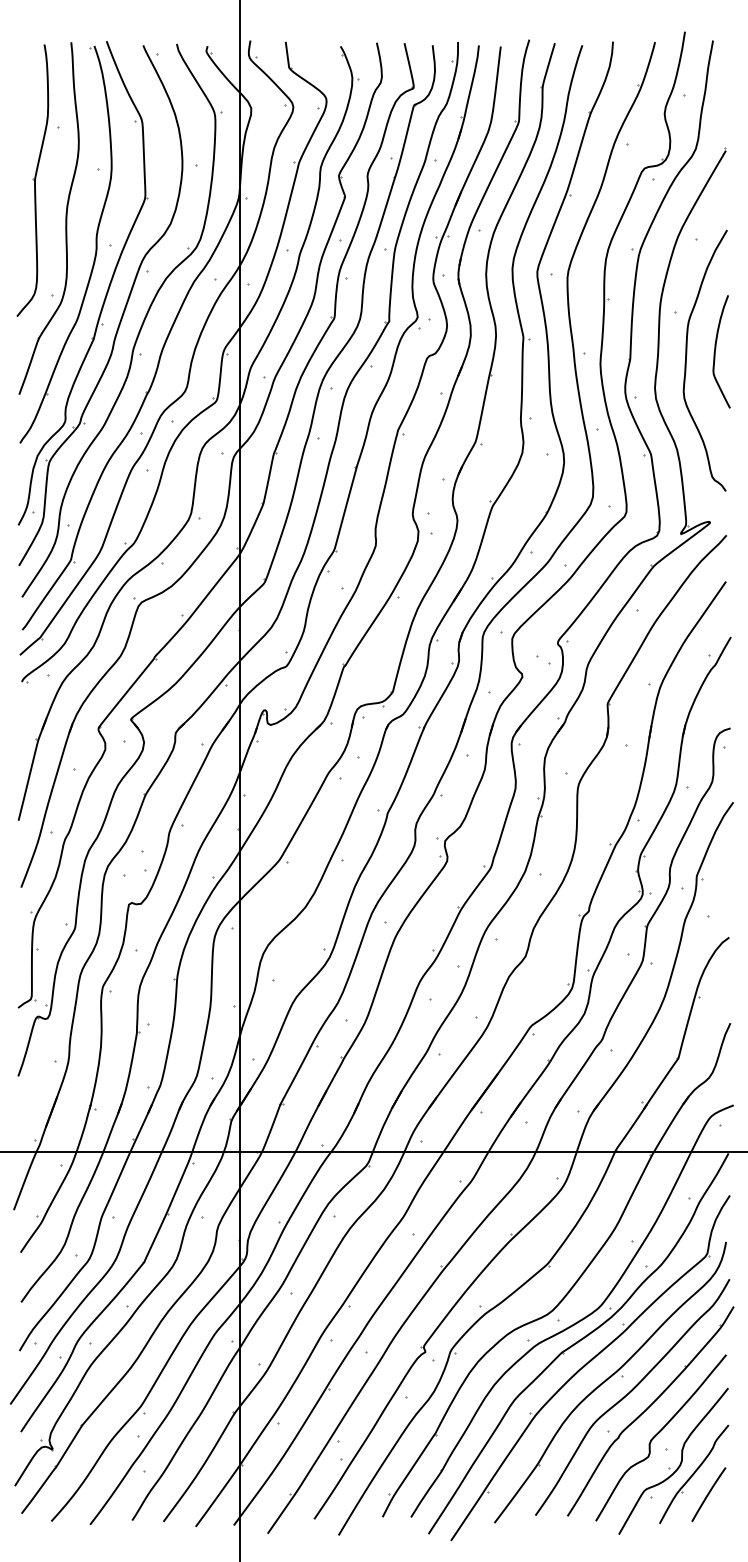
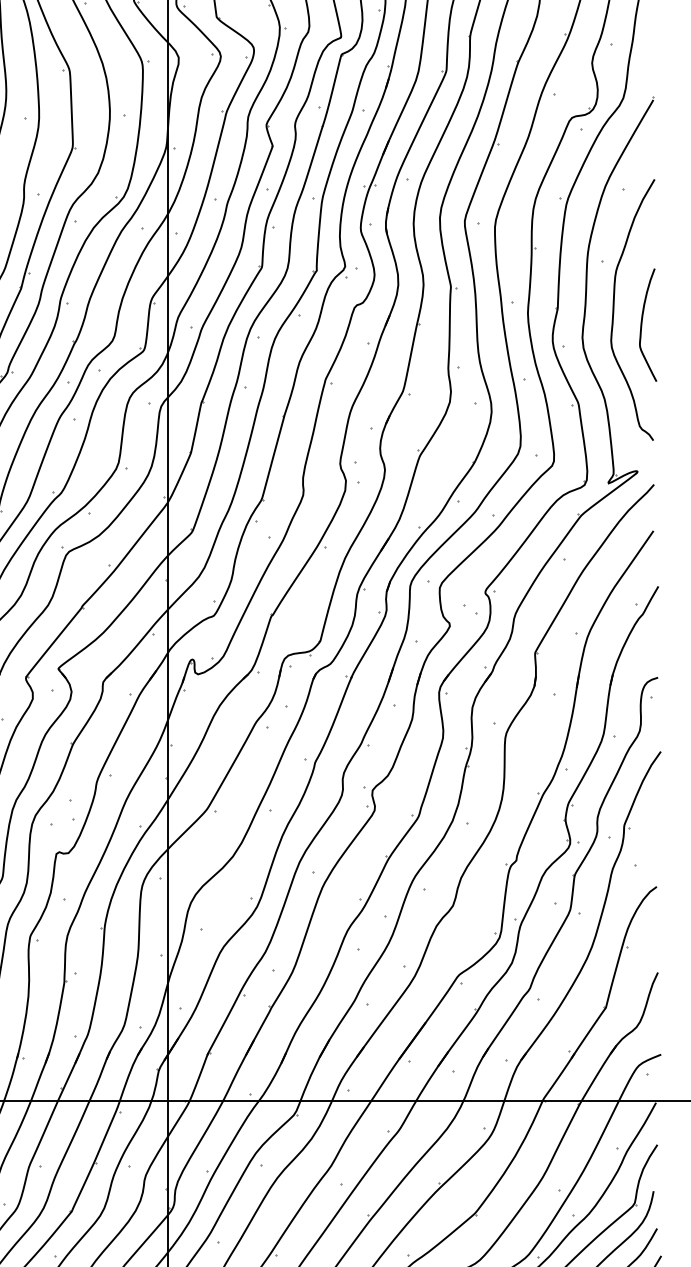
curve: (716, 348) -> (642, 321), moved

